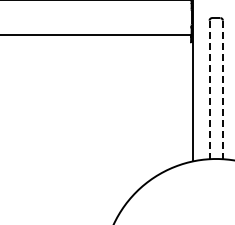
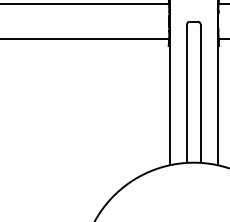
line: (209, 90) -> (187, 94), dashed -> solid
line: (222, 90) -> (200, 94), dashed -> solid

